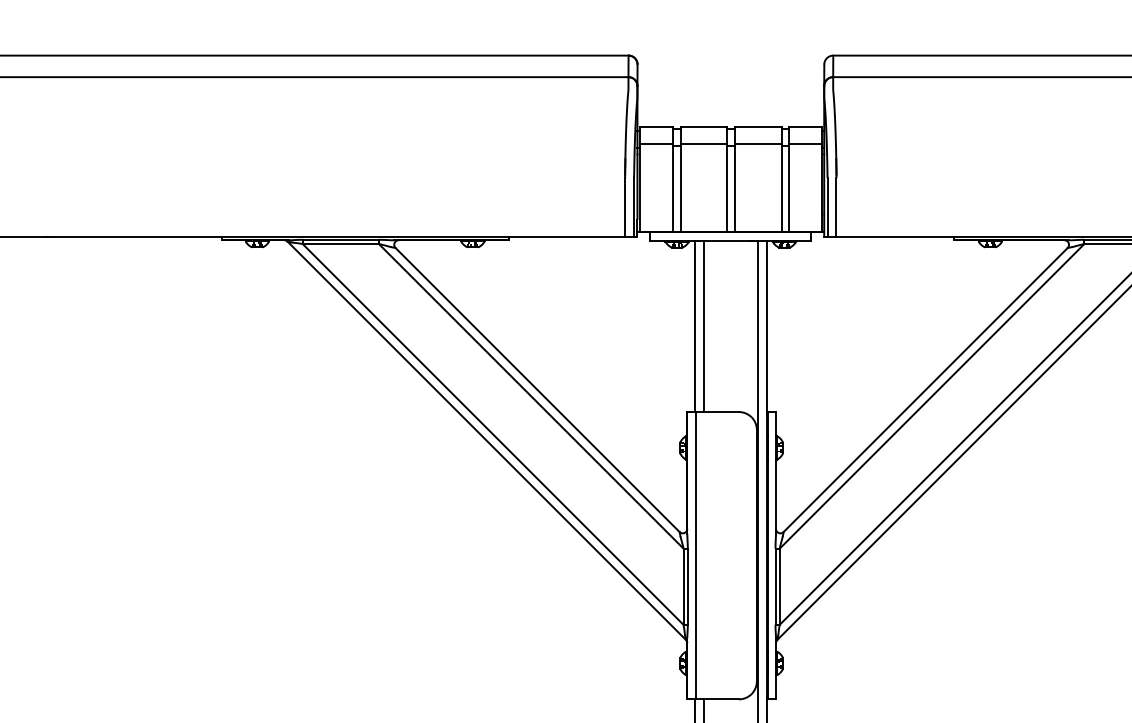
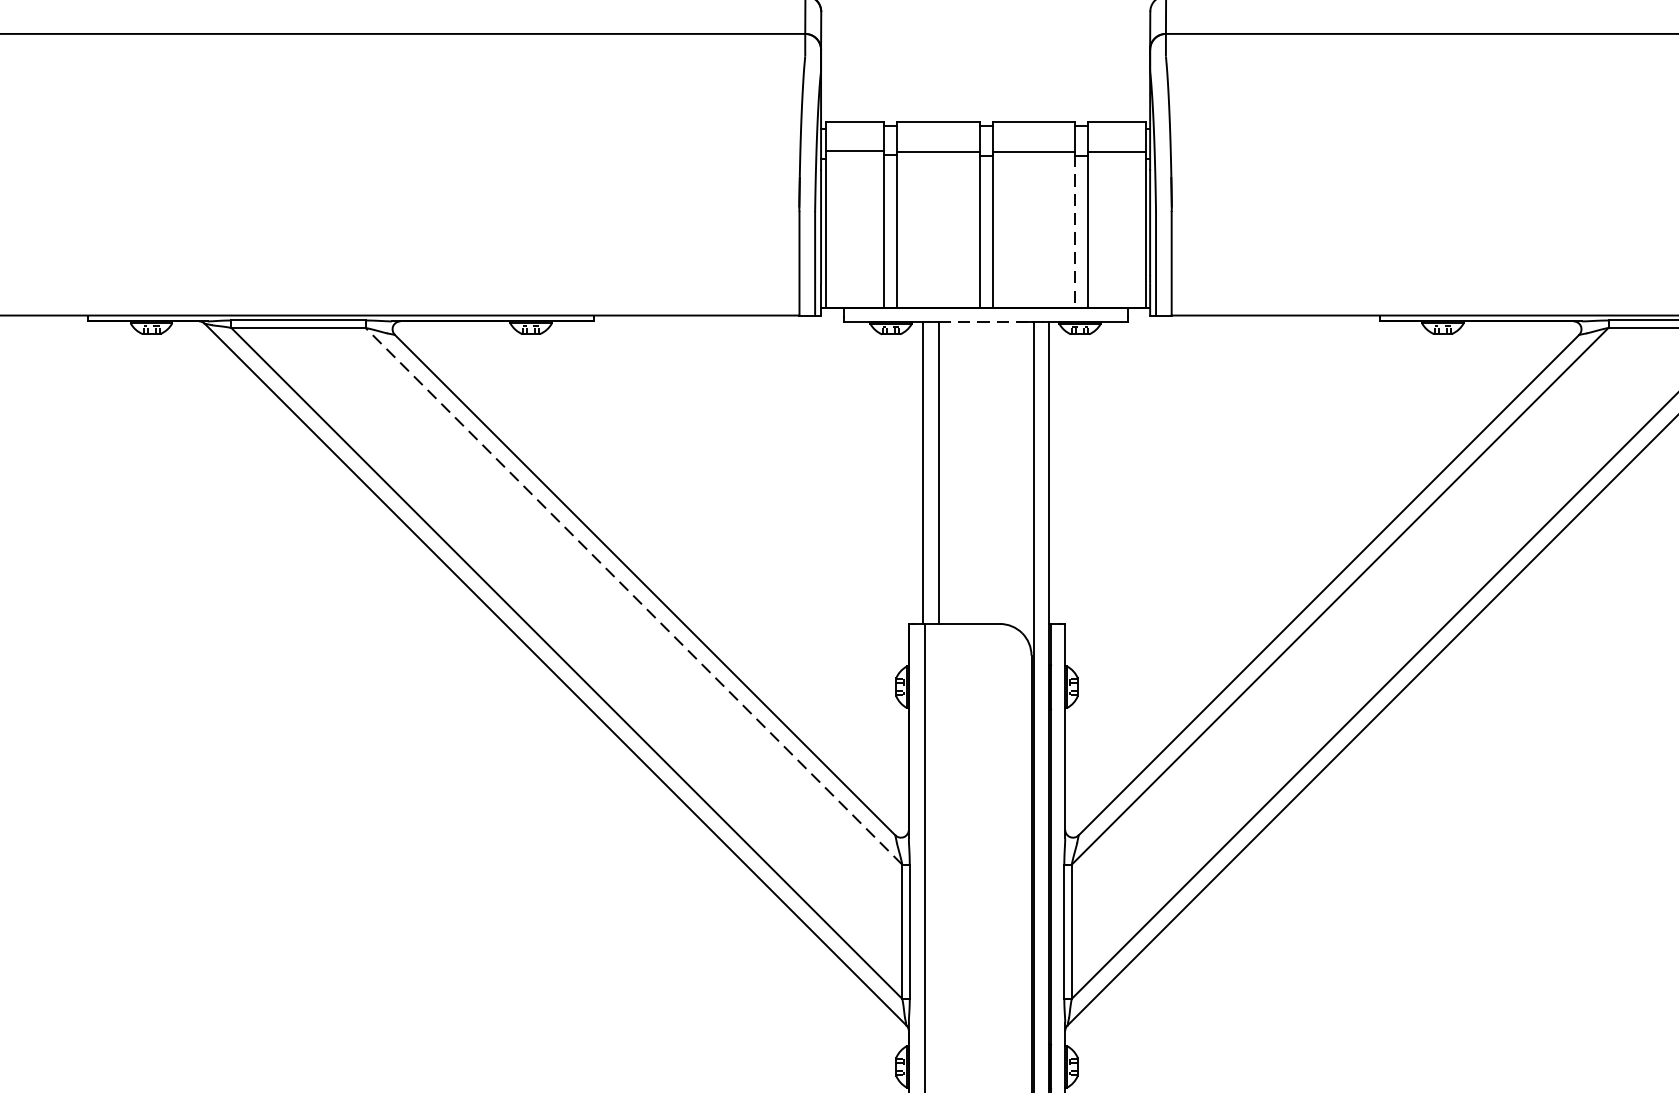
line: (781, 189) -> (1074, 231), solid -> dashed
line: (731, 240) -> (986, 321), solid -> dashed
line: (530, 396) -> (632, 596), solid -> dashed

